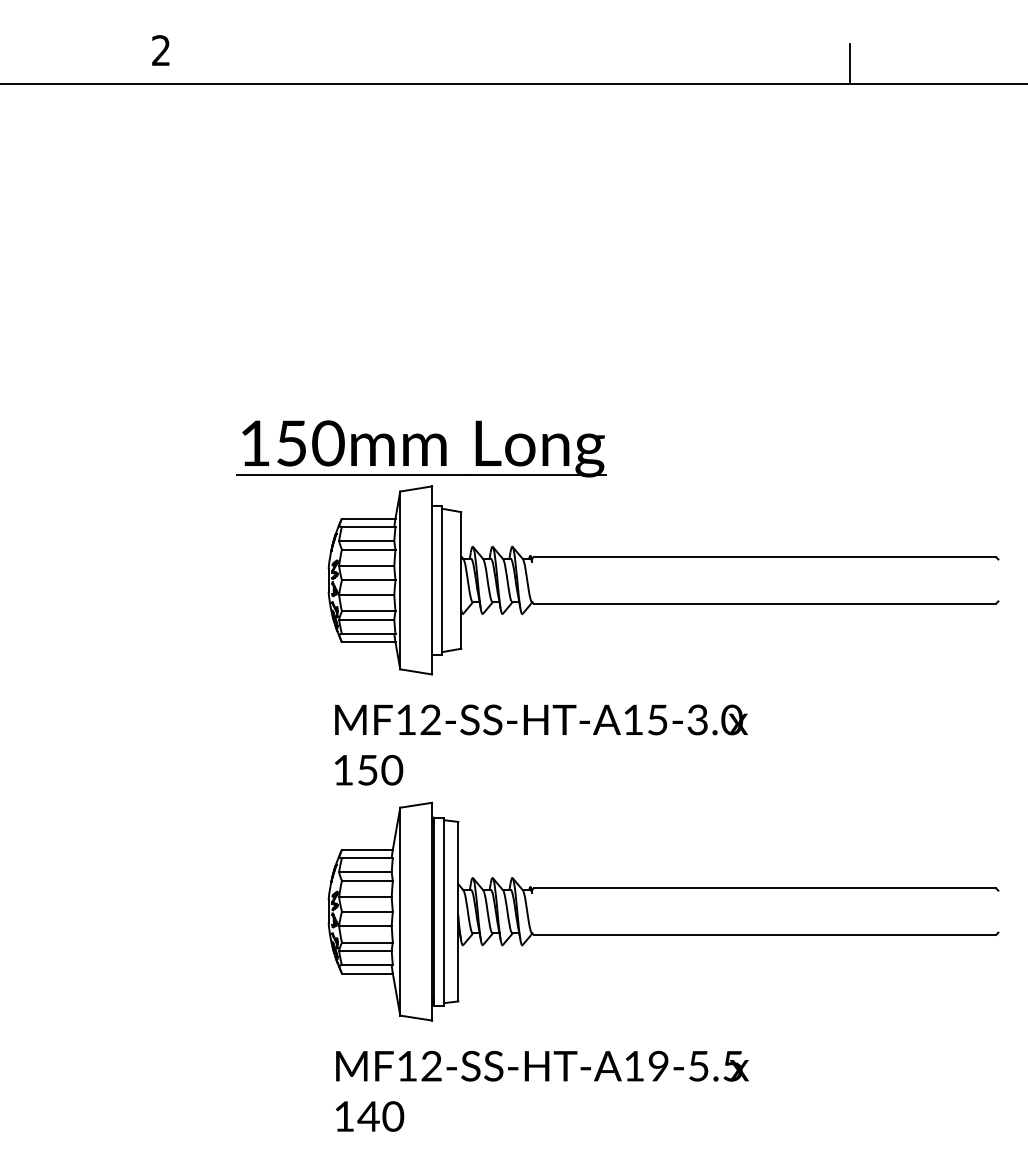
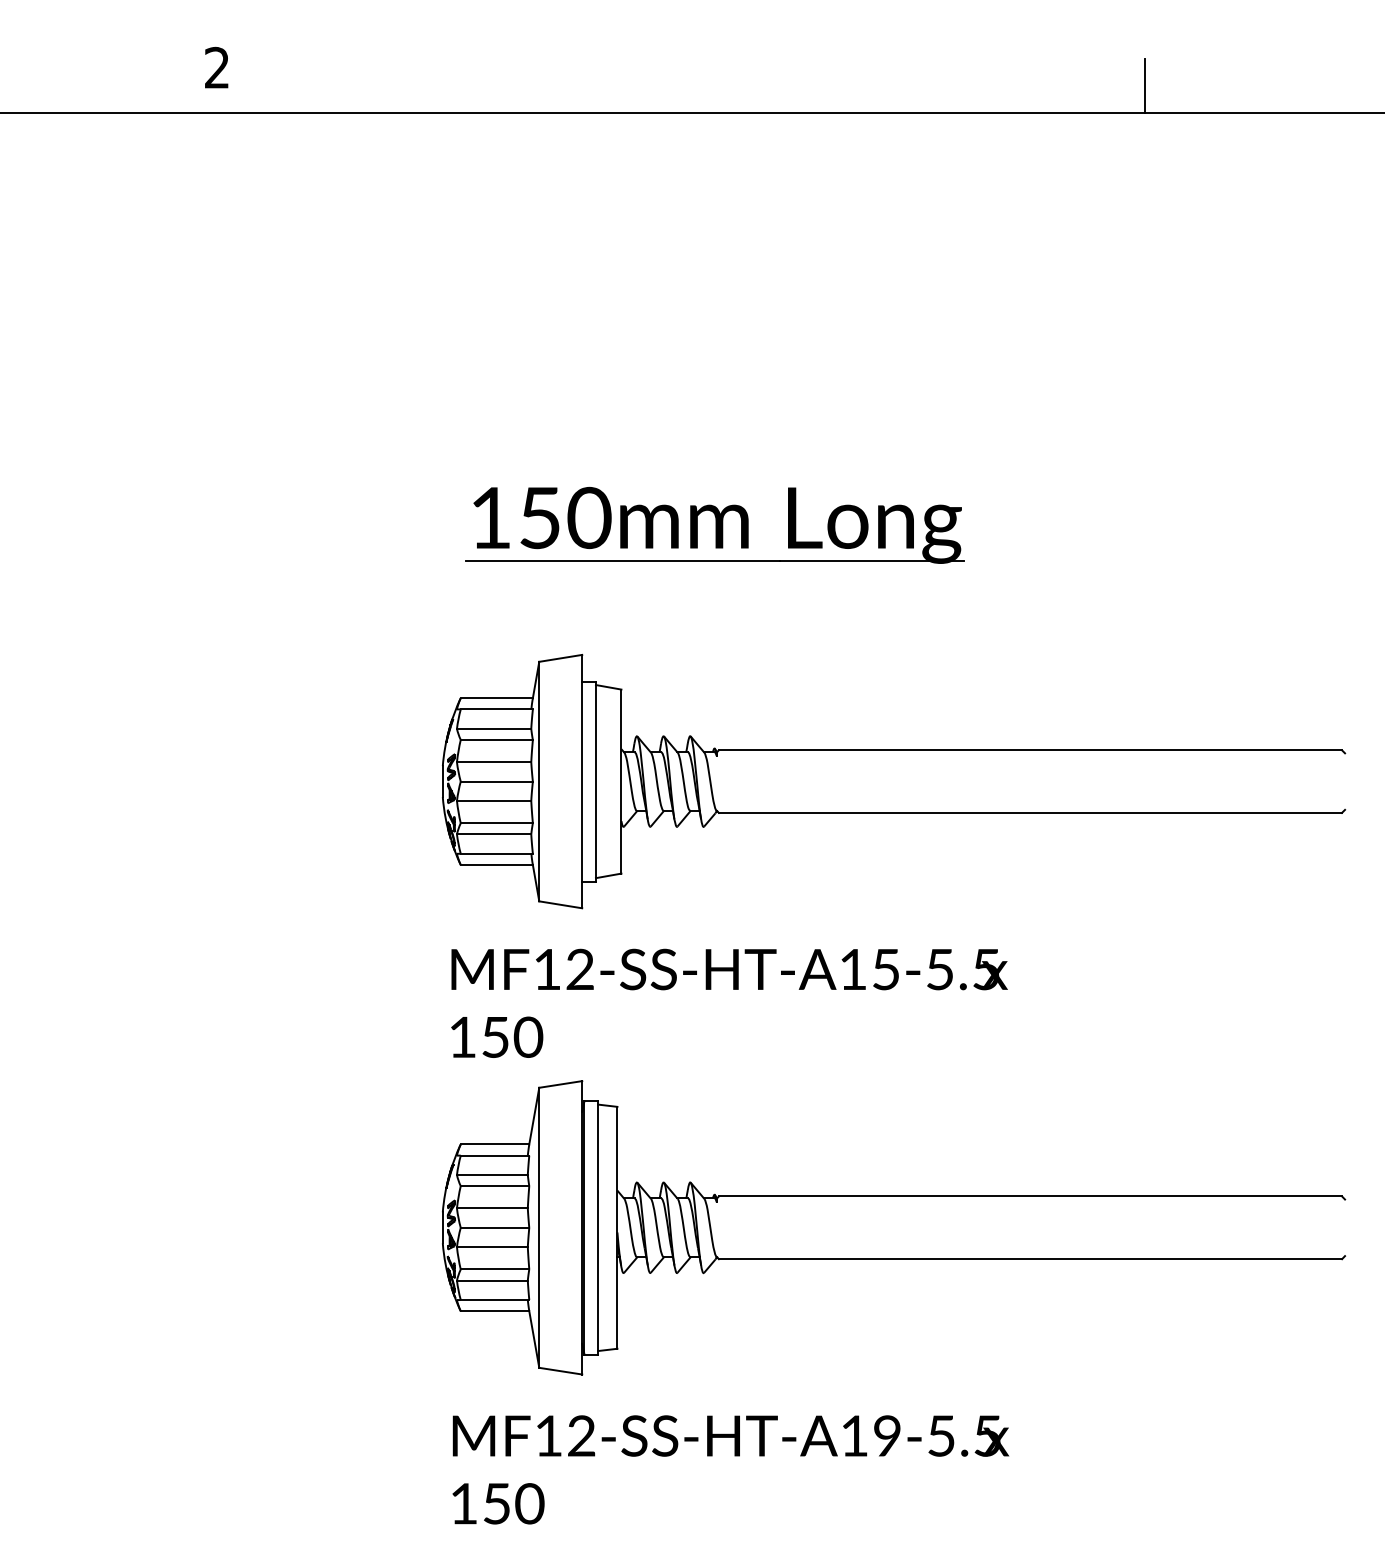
part: (421, 448) -> (714, 524), moved
text: (715, 719) -> (963, 969), MF12-SS-HT-A15-3.0 -> MF12-SS-HT-A15-5.5
text: (368, 1116) -> (496, 1503), 140 -> 150

